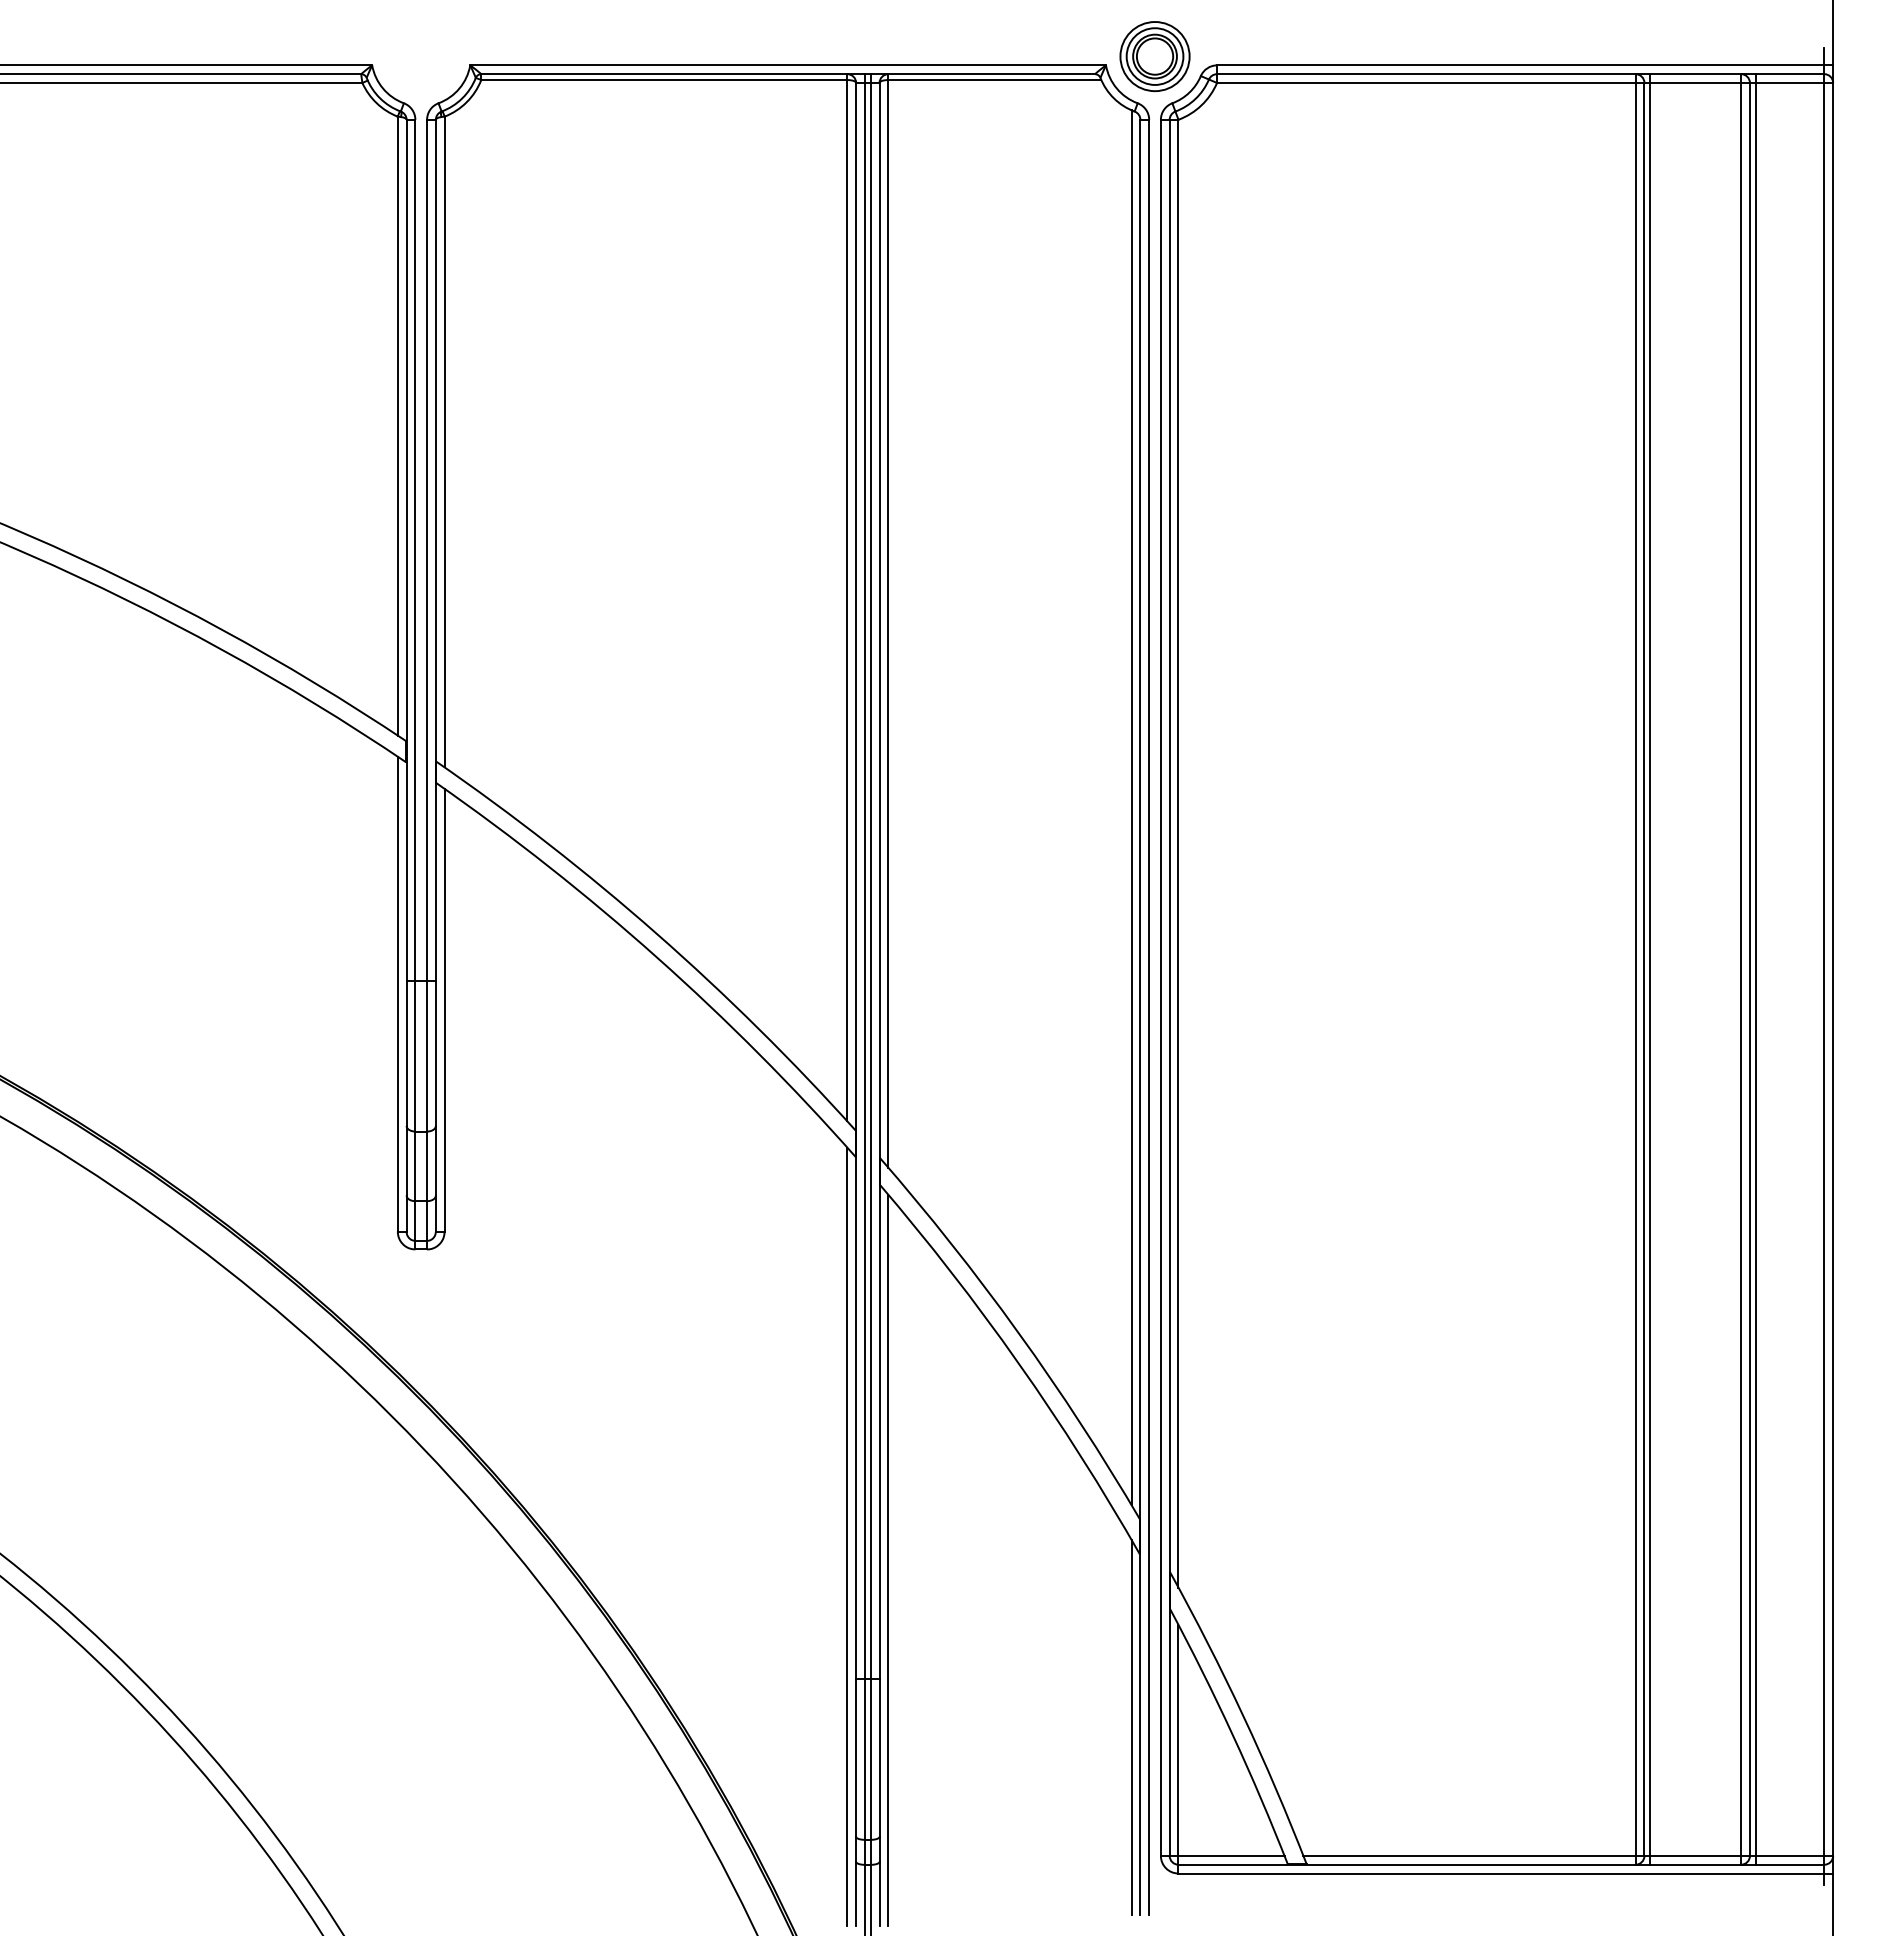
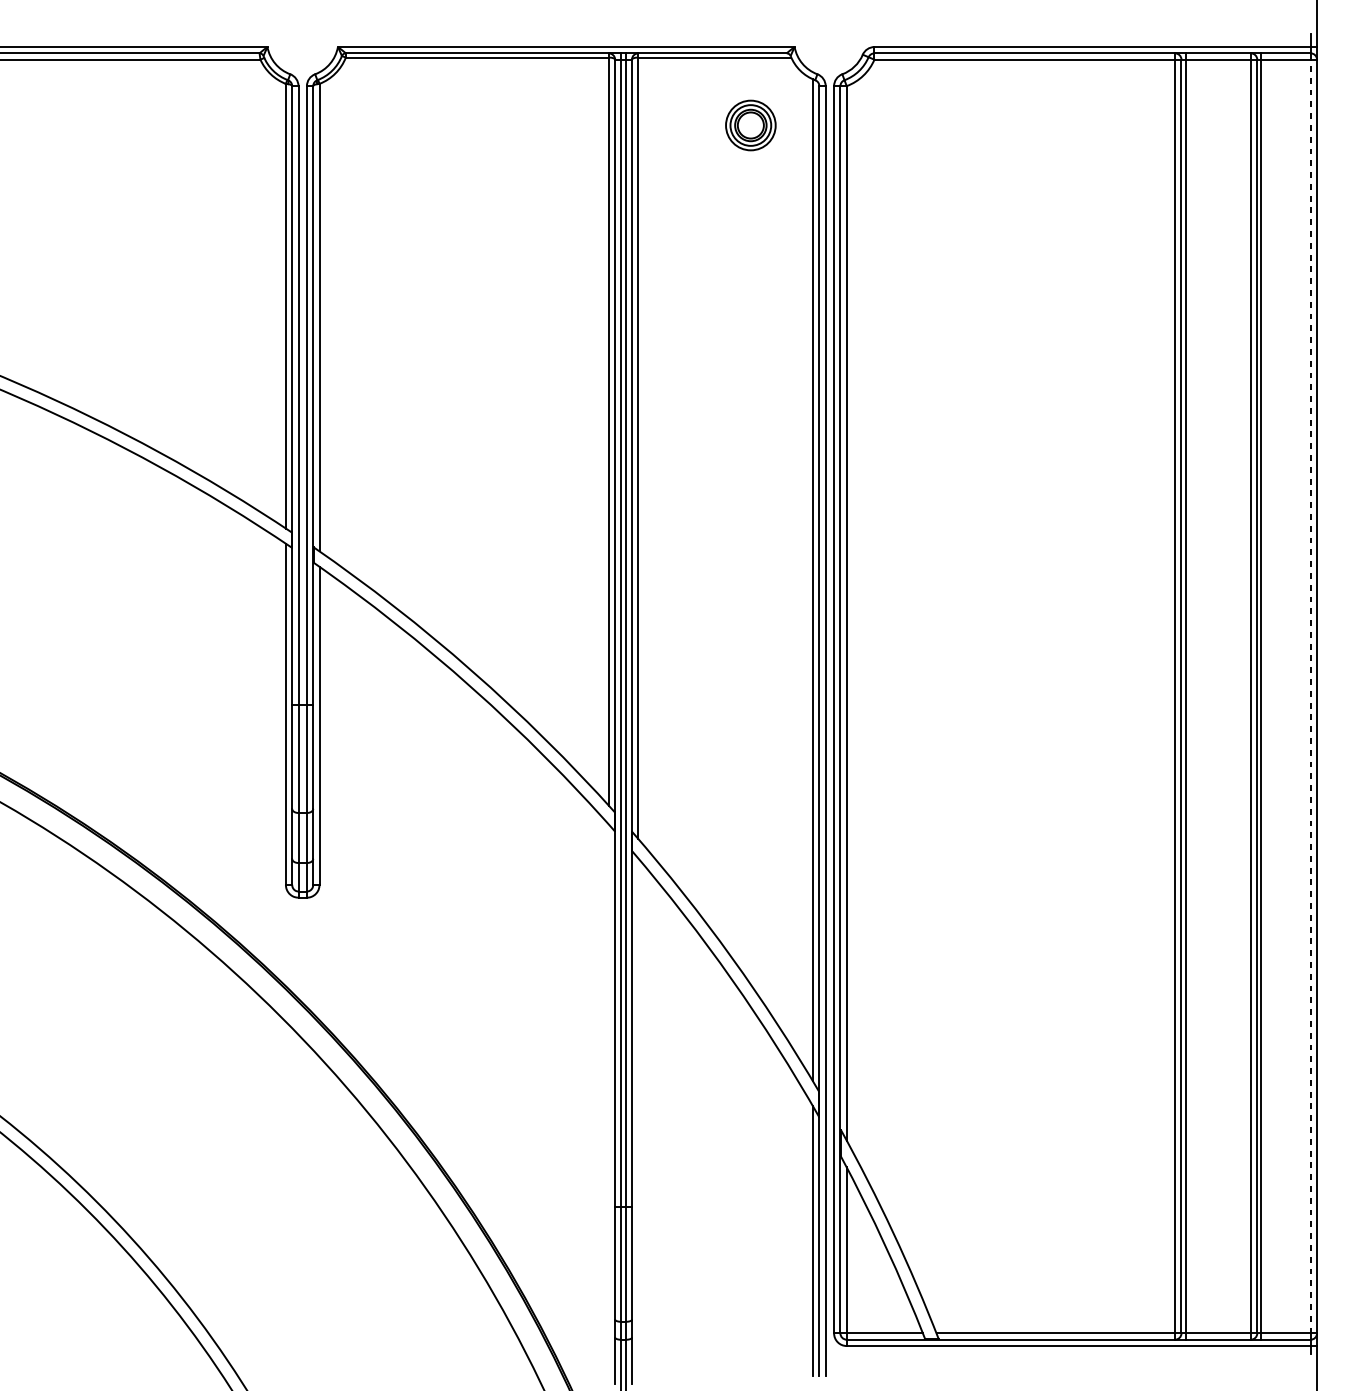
part: (1154, 56) -> (750, 125), moved
line: (1824, 968) -> (1310, 695), solid -> dashed
line: (847, 1536) -> (608, 1103), removed
line: (888, 1559) -> (638, 1120), removed

